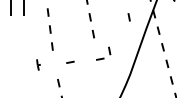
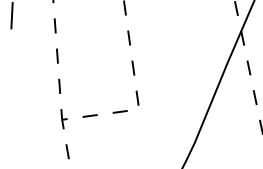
line: (128, 17) -> (196, 41), removed
part: (103, 53) -> (126, 102), moved
part: (38, 64) -> (63, 118), moved

